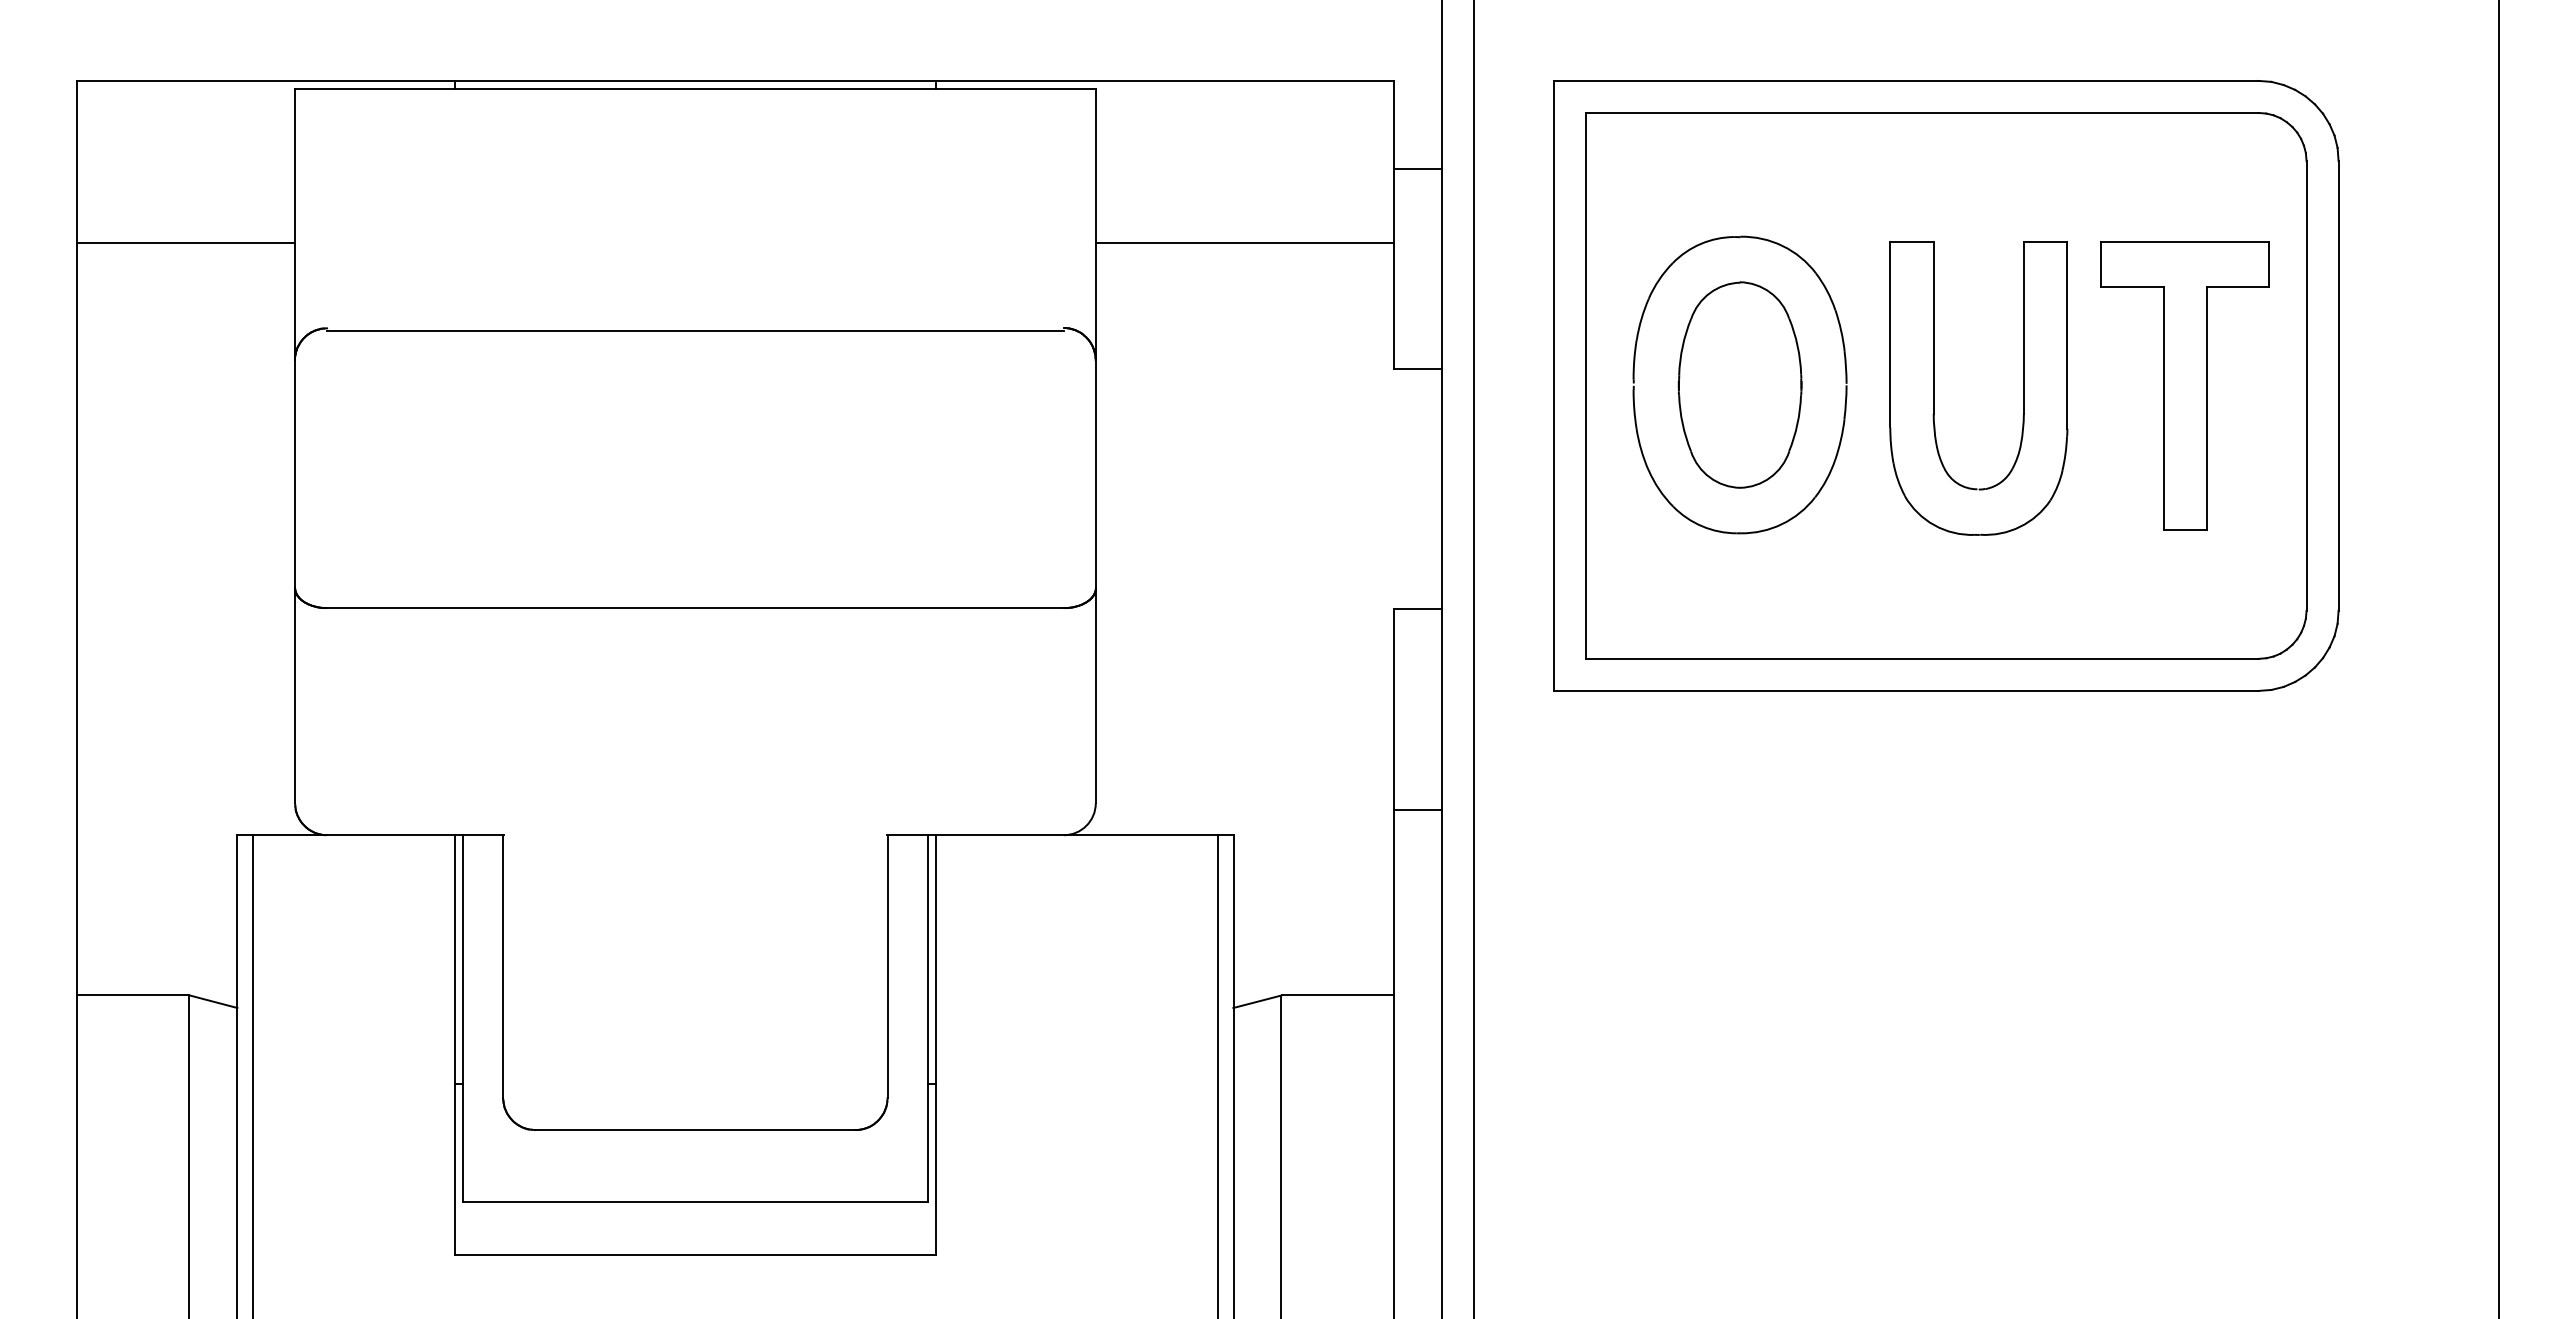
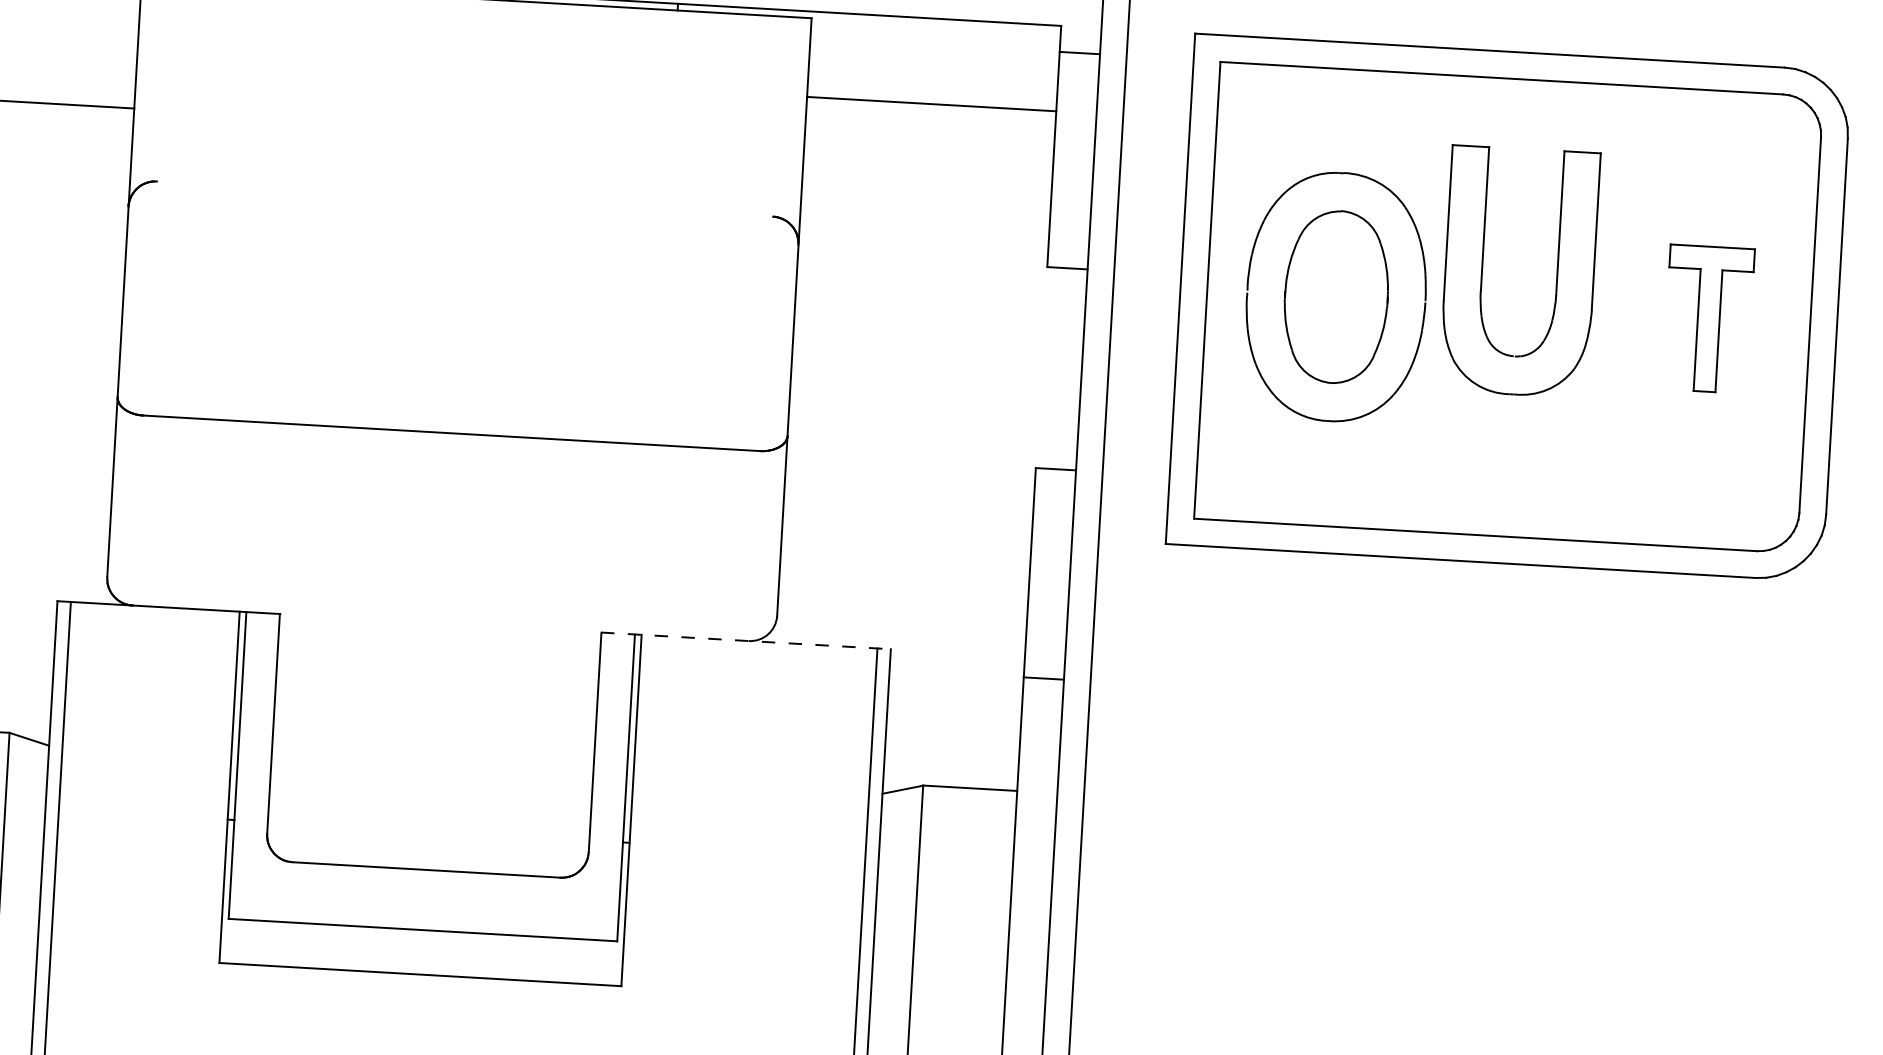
line: (1417, 169) -> (1079, 53), moved
line: (1244, 242) -> (931, 103), moved
line: (695, 330) -> (465, 201), removed
part: (2184, 385) -> (1708, 318), size x0.6
part: (1934, 388) -> (1482, 269), moved
line: (1417, 809) -> (1043, 678), moved
line: (1060, 835) -> (746, 641), solid -> dashed

